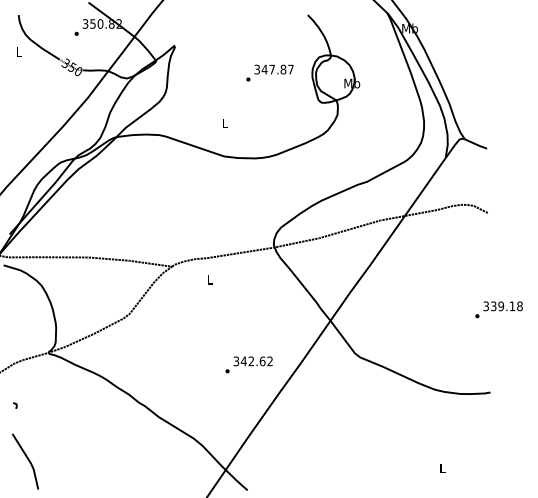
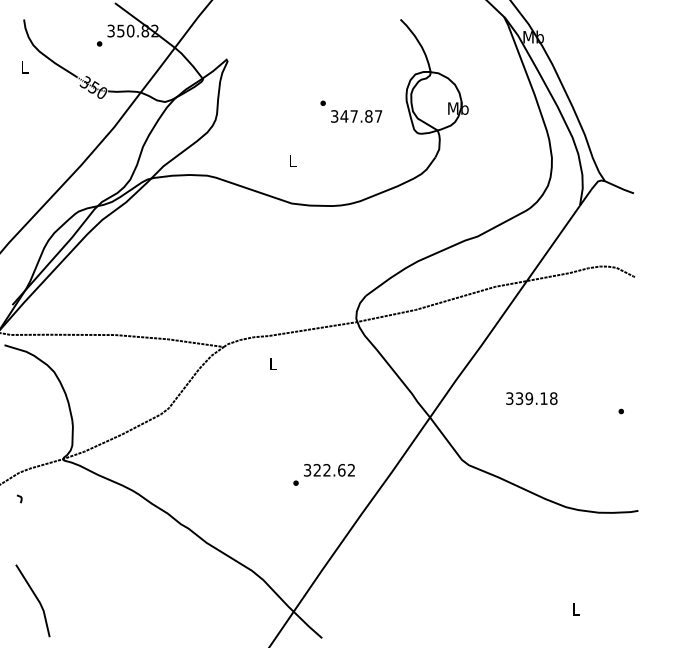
text: (273, 69) -> (356, 116), moved
text: (502, 306) -> (531, 398), moved
text: (244, 361) -> (317, 470), 342.62 -> 322.62
line: (15, 404) -> (19, 497), moved

